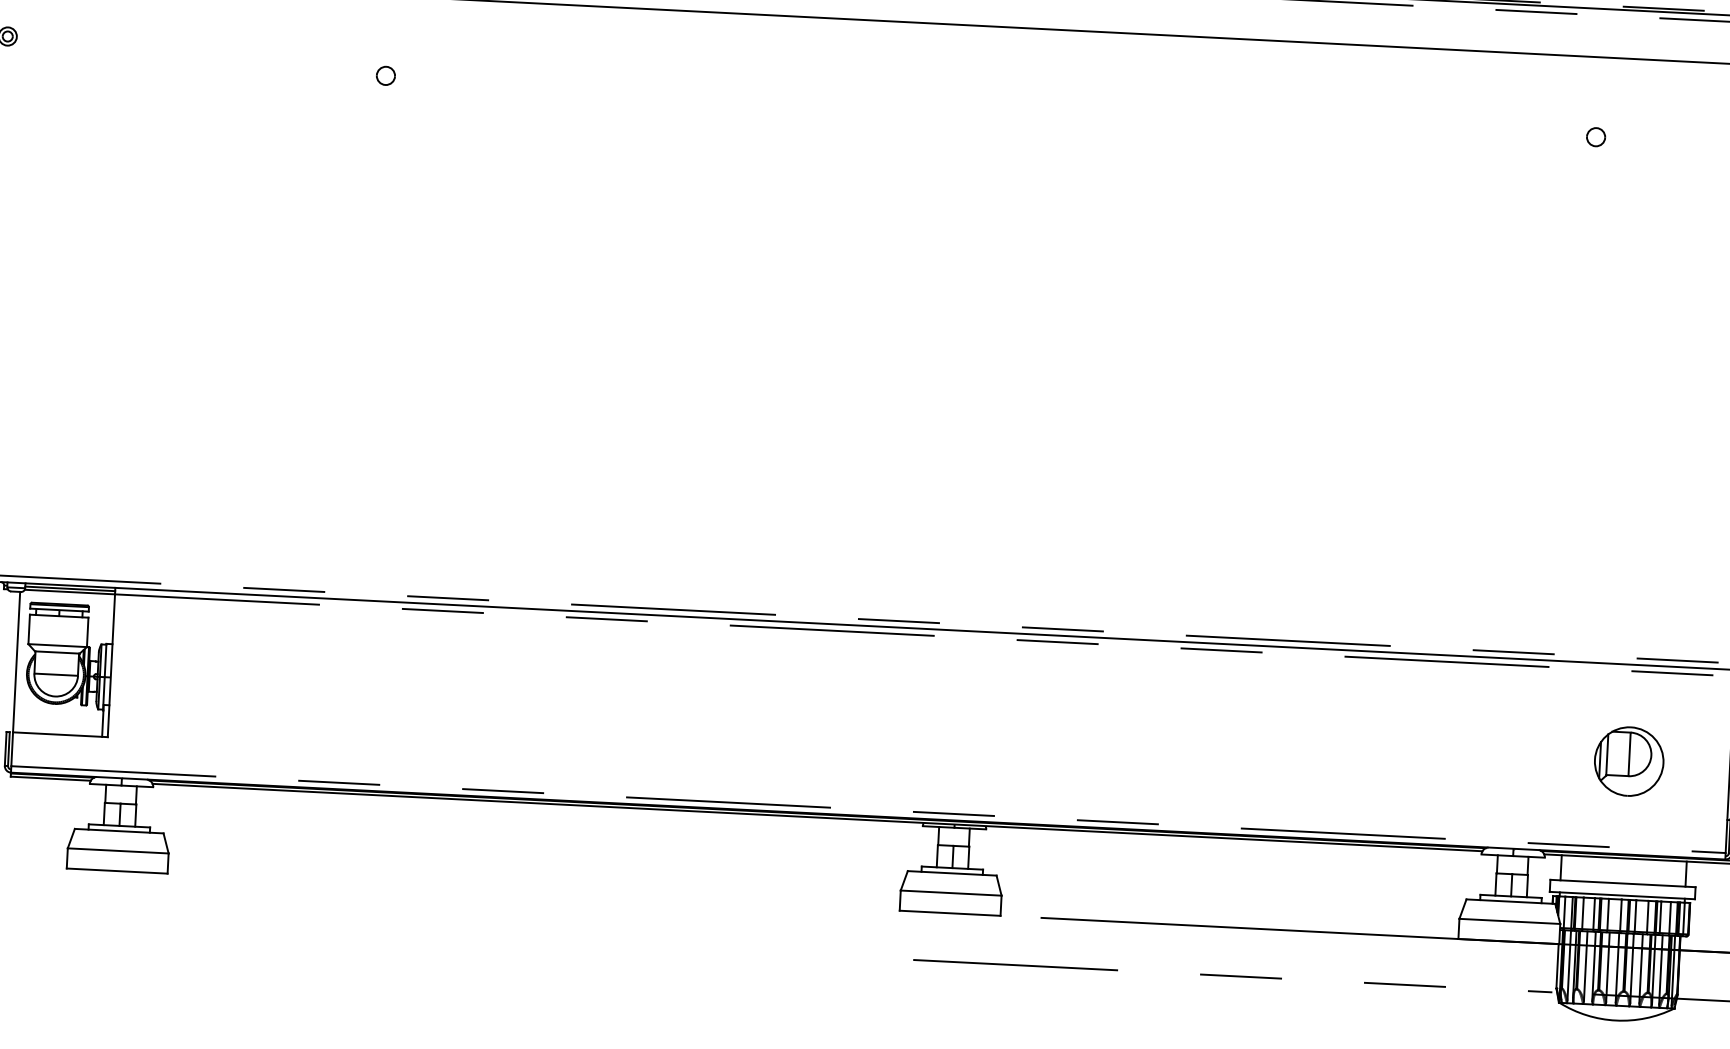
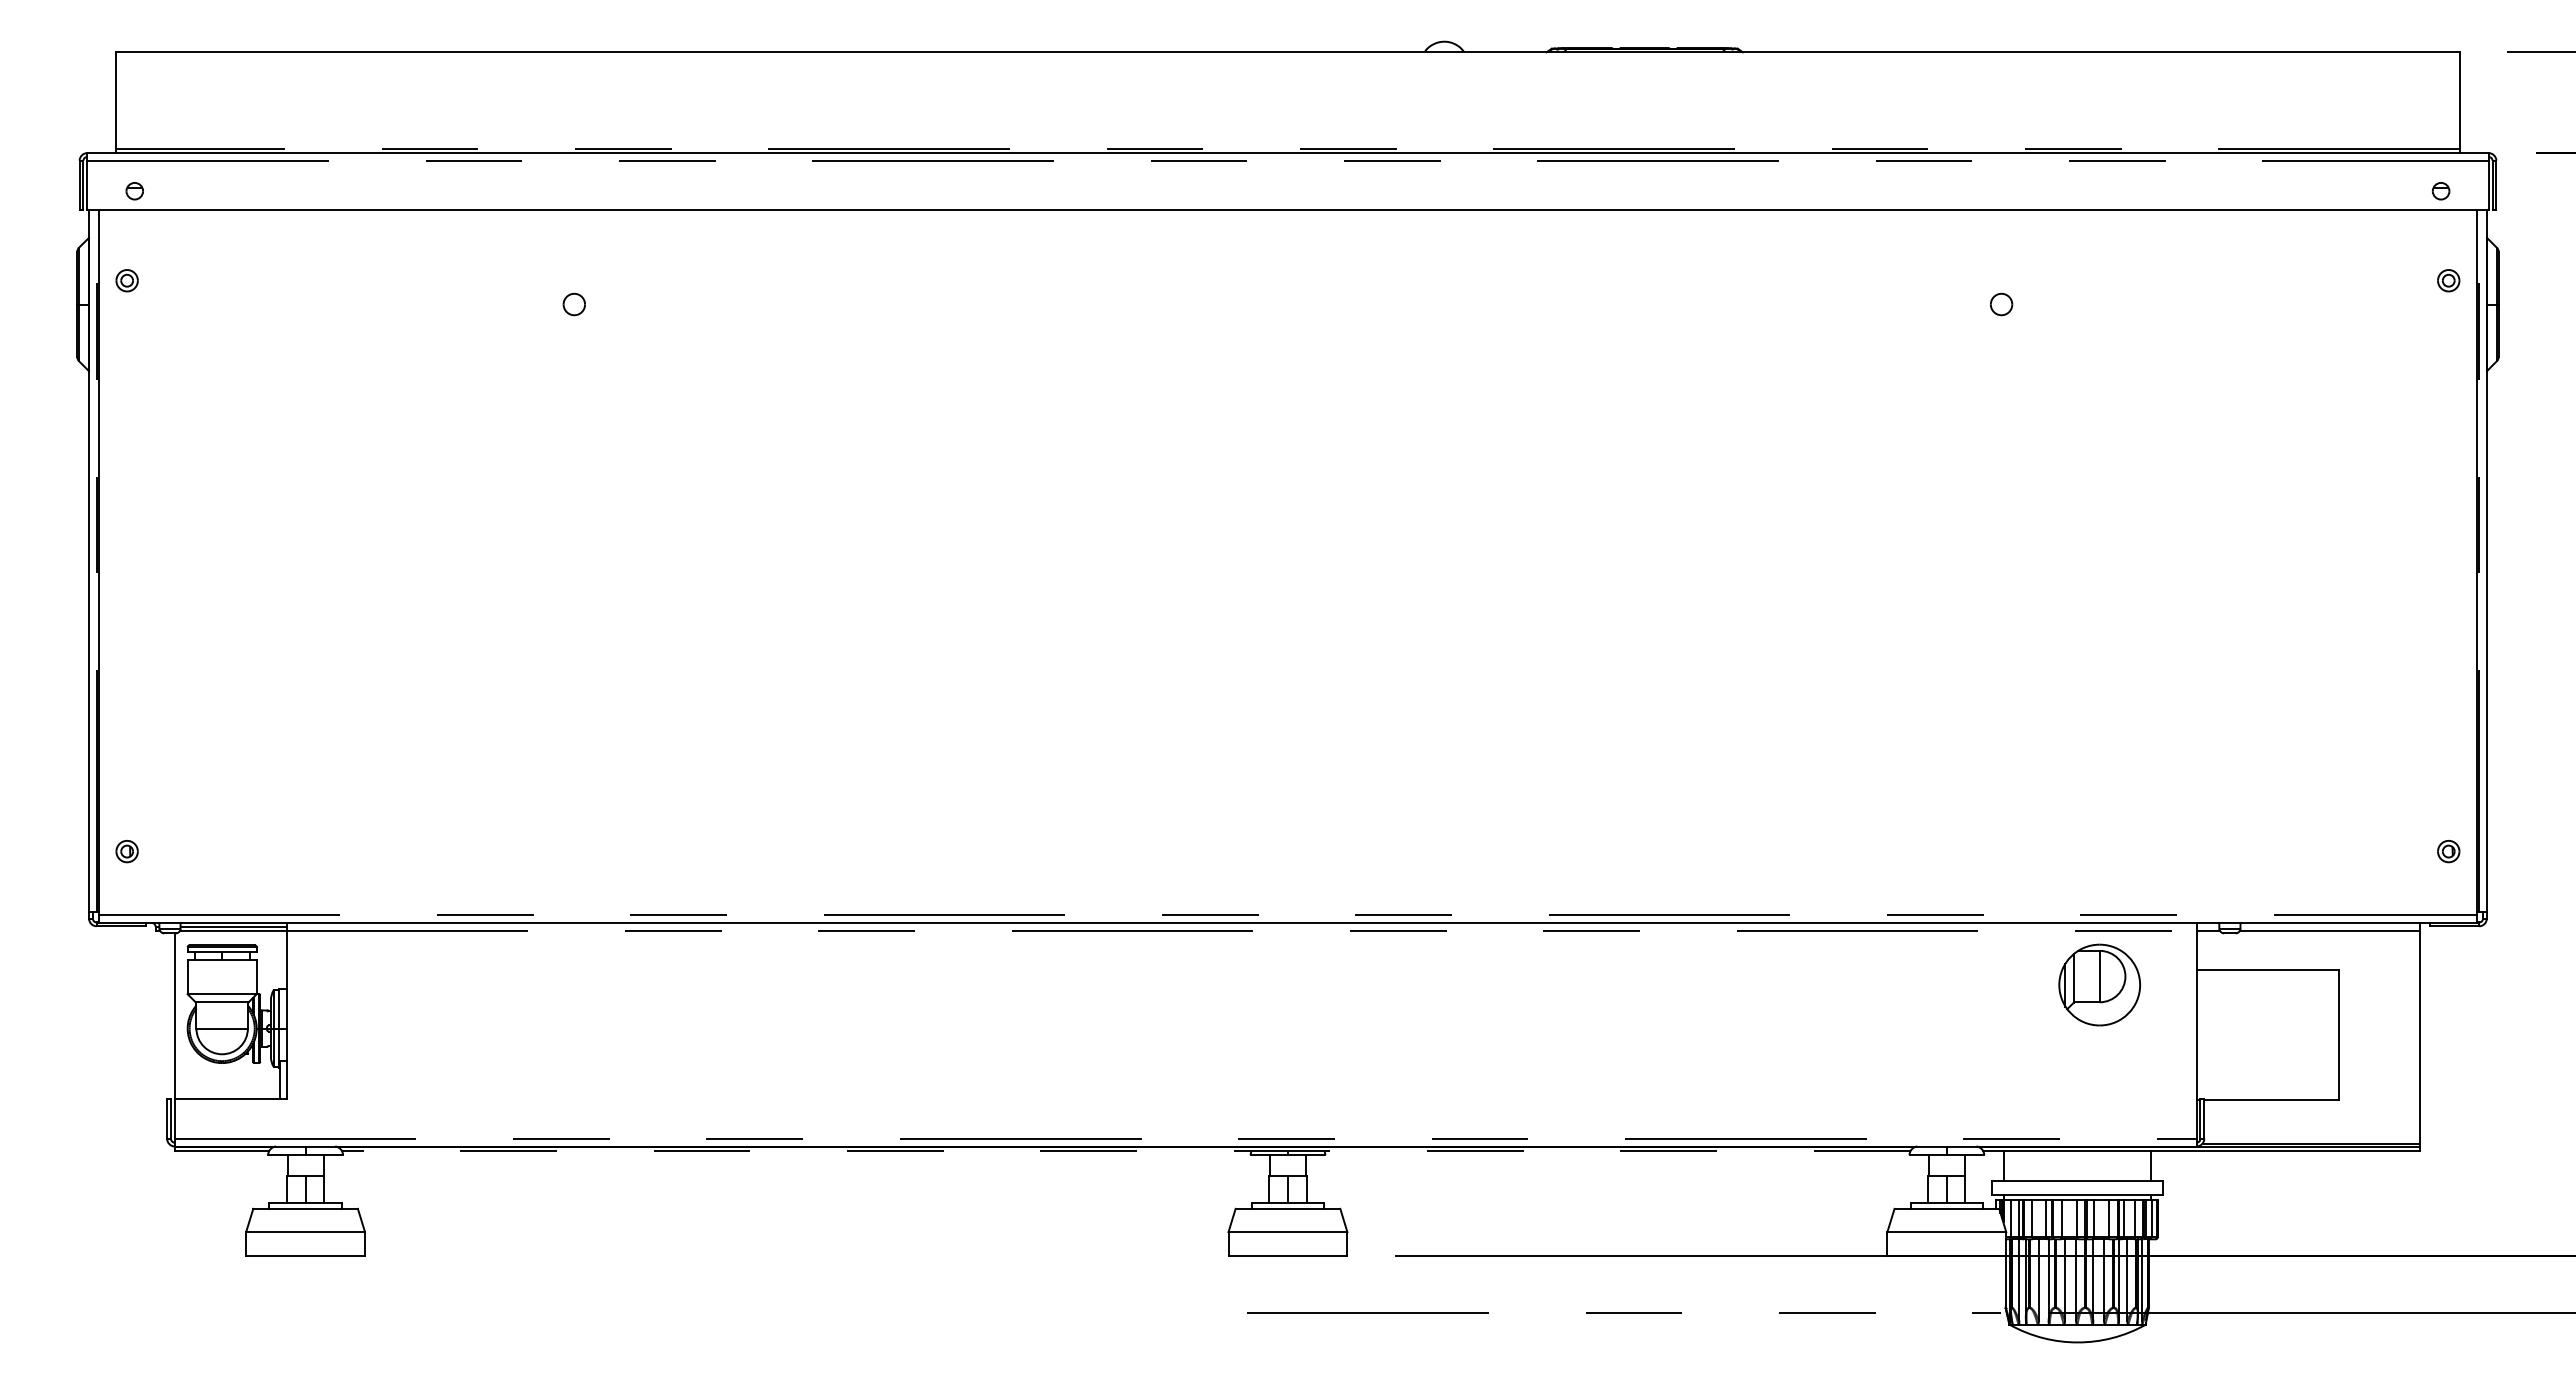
part: (1629, 761) -> (2099, 984), moved
line: (816, 817) -> (1125, 1151), solid -> dashed

